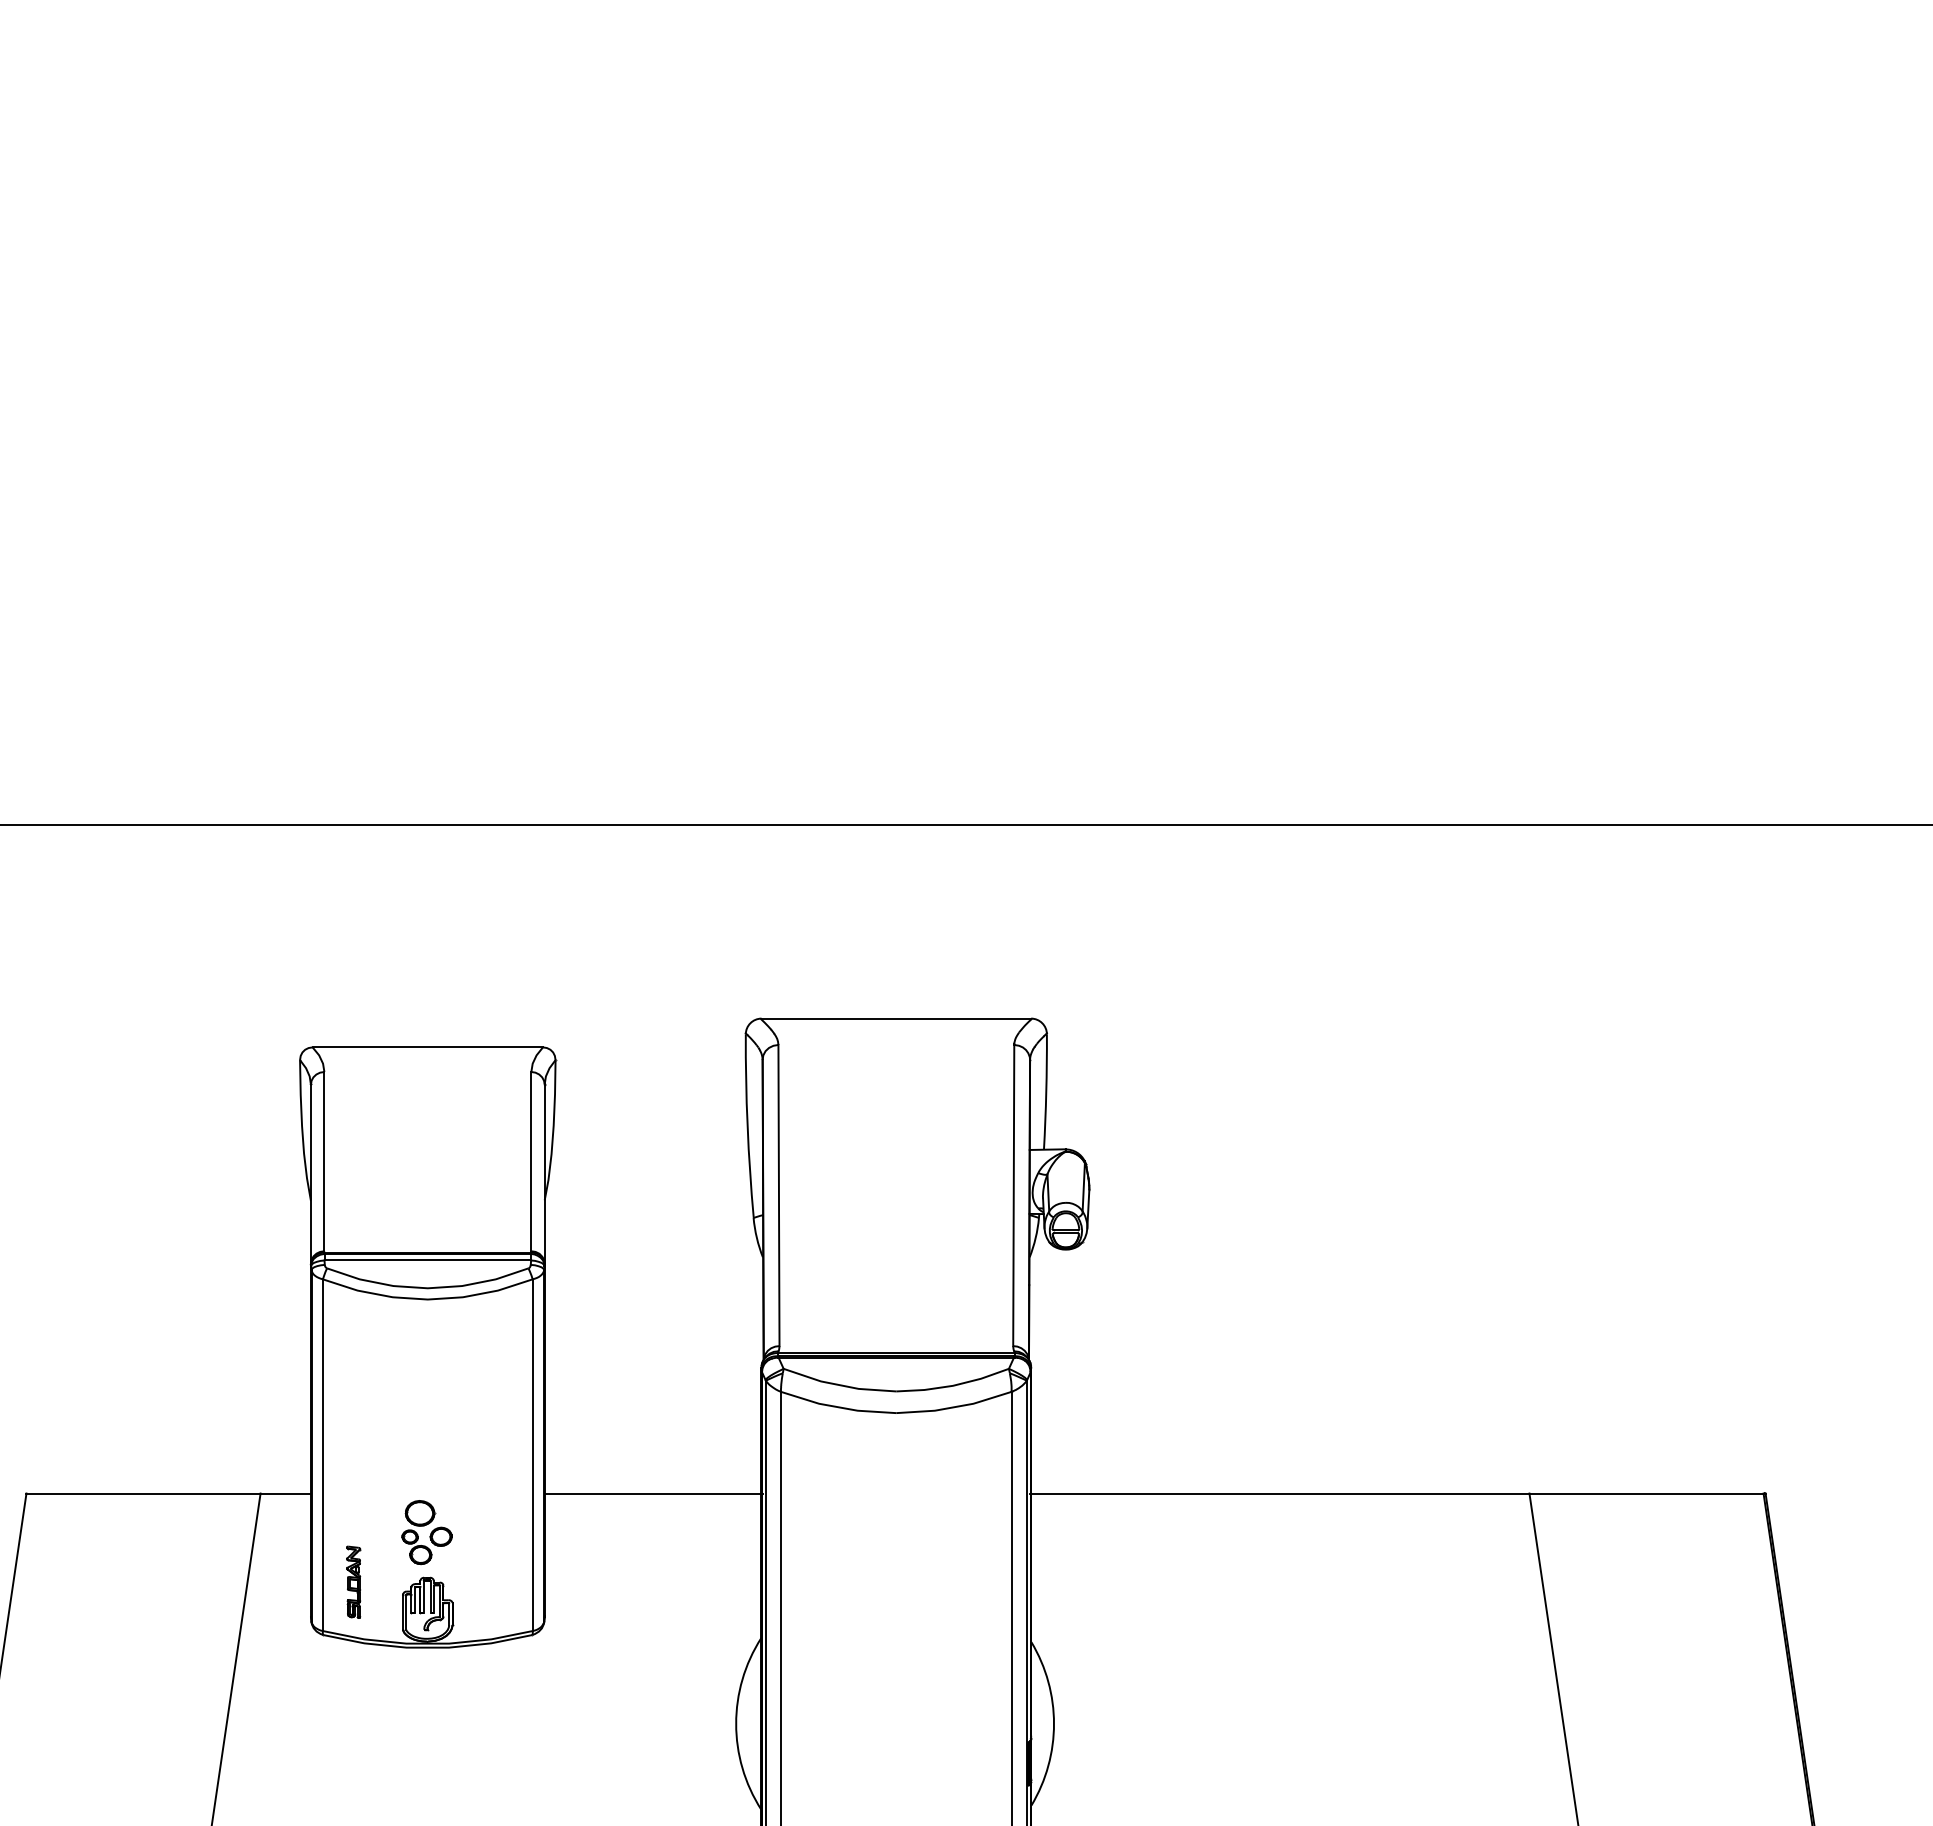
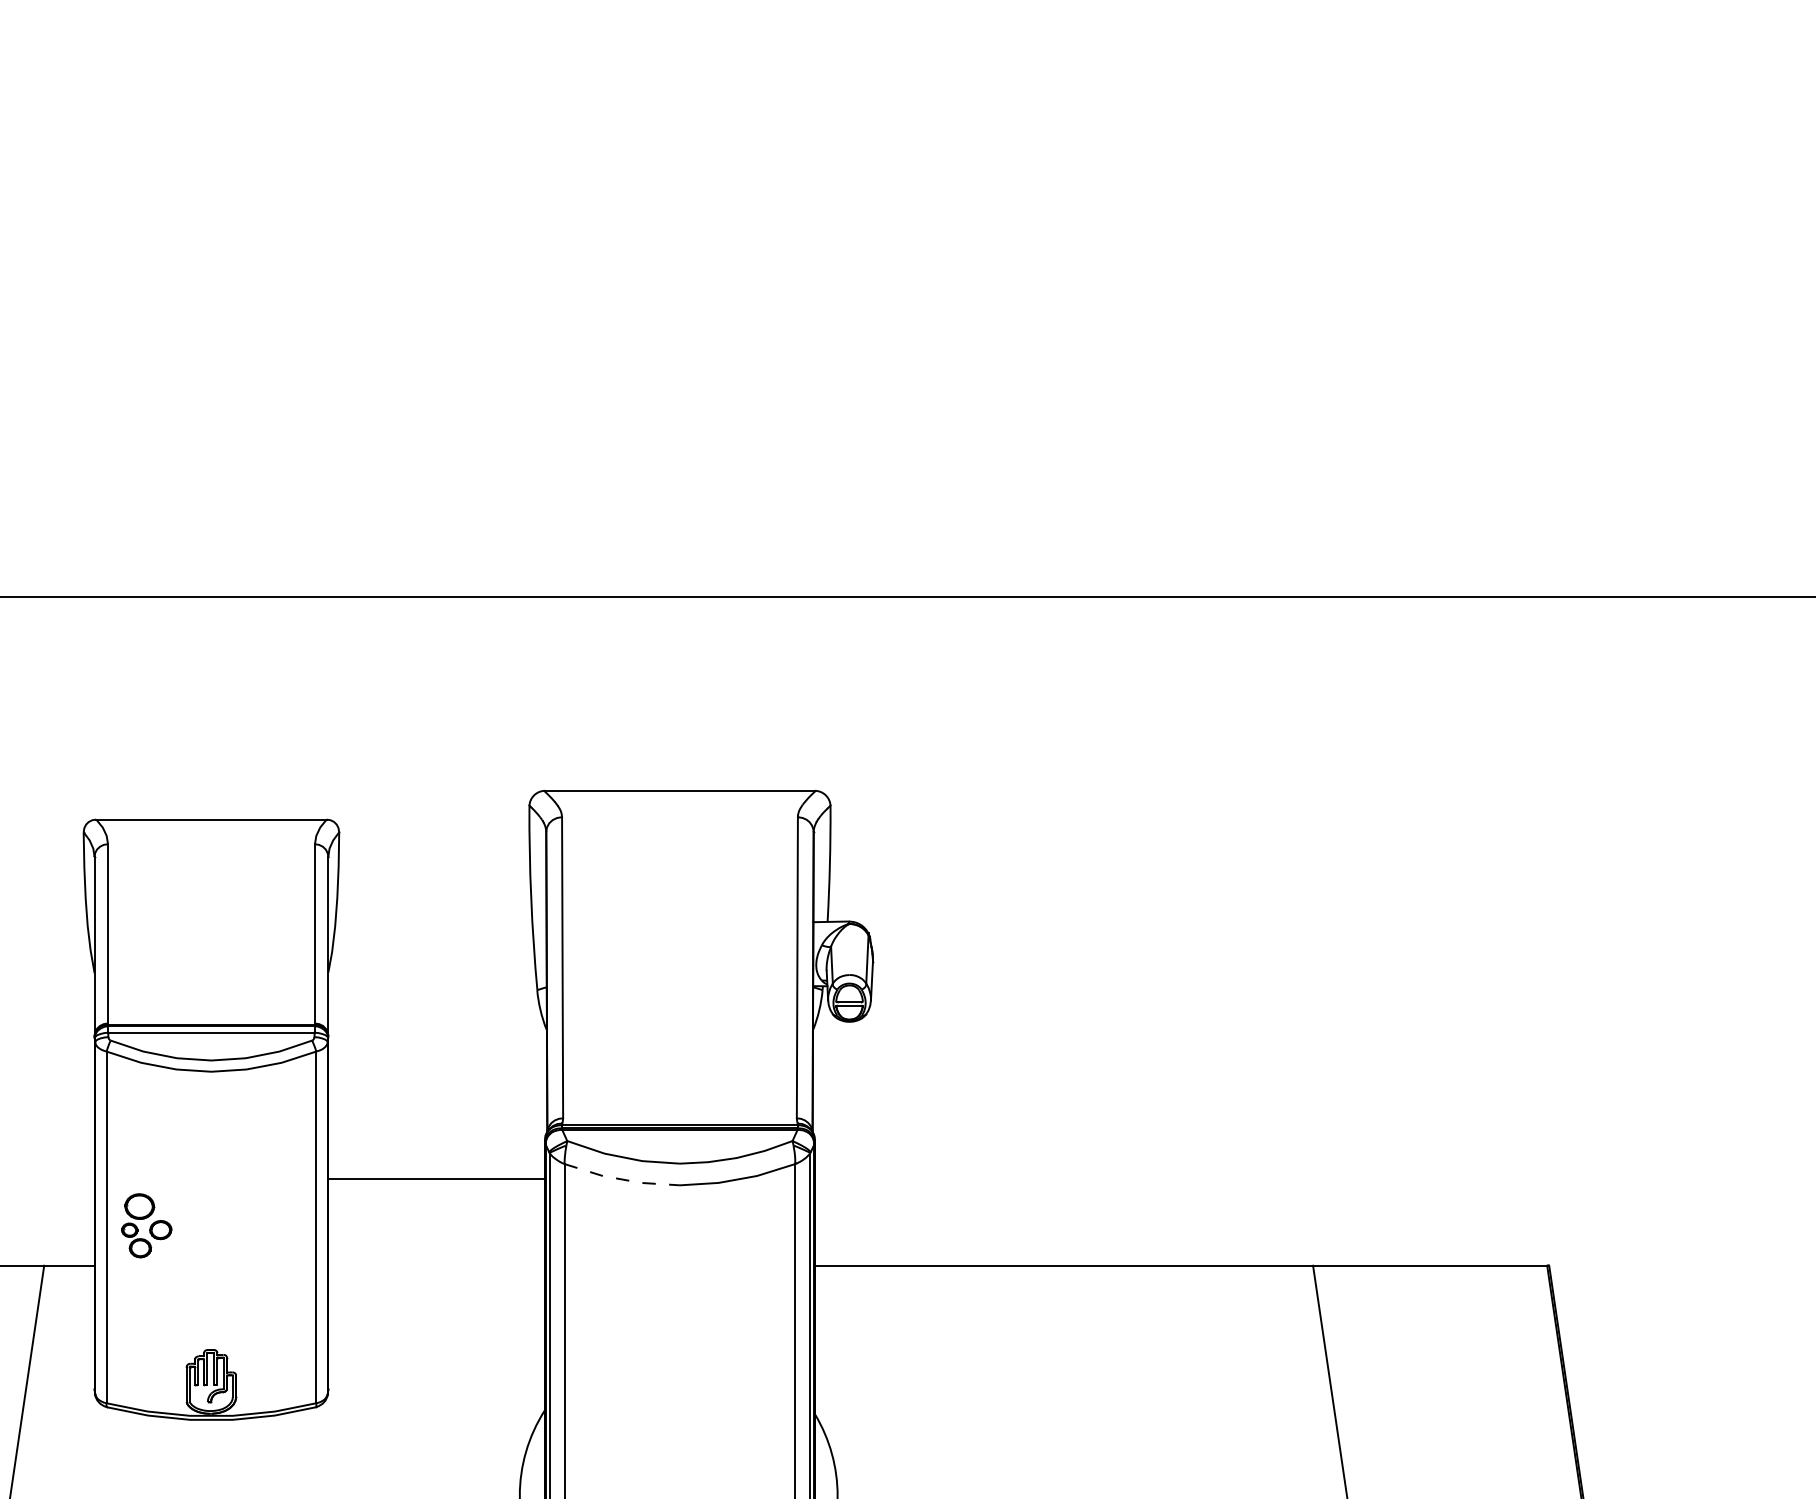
line: (838, 1407) -> (622, 1179), solid -> dashed
line: (653, 1493) -> (437, 1178), moved
part: (426, 1532) -> (146, 1225), moved
part: (353, 1581) -> (137, 1353), removed

